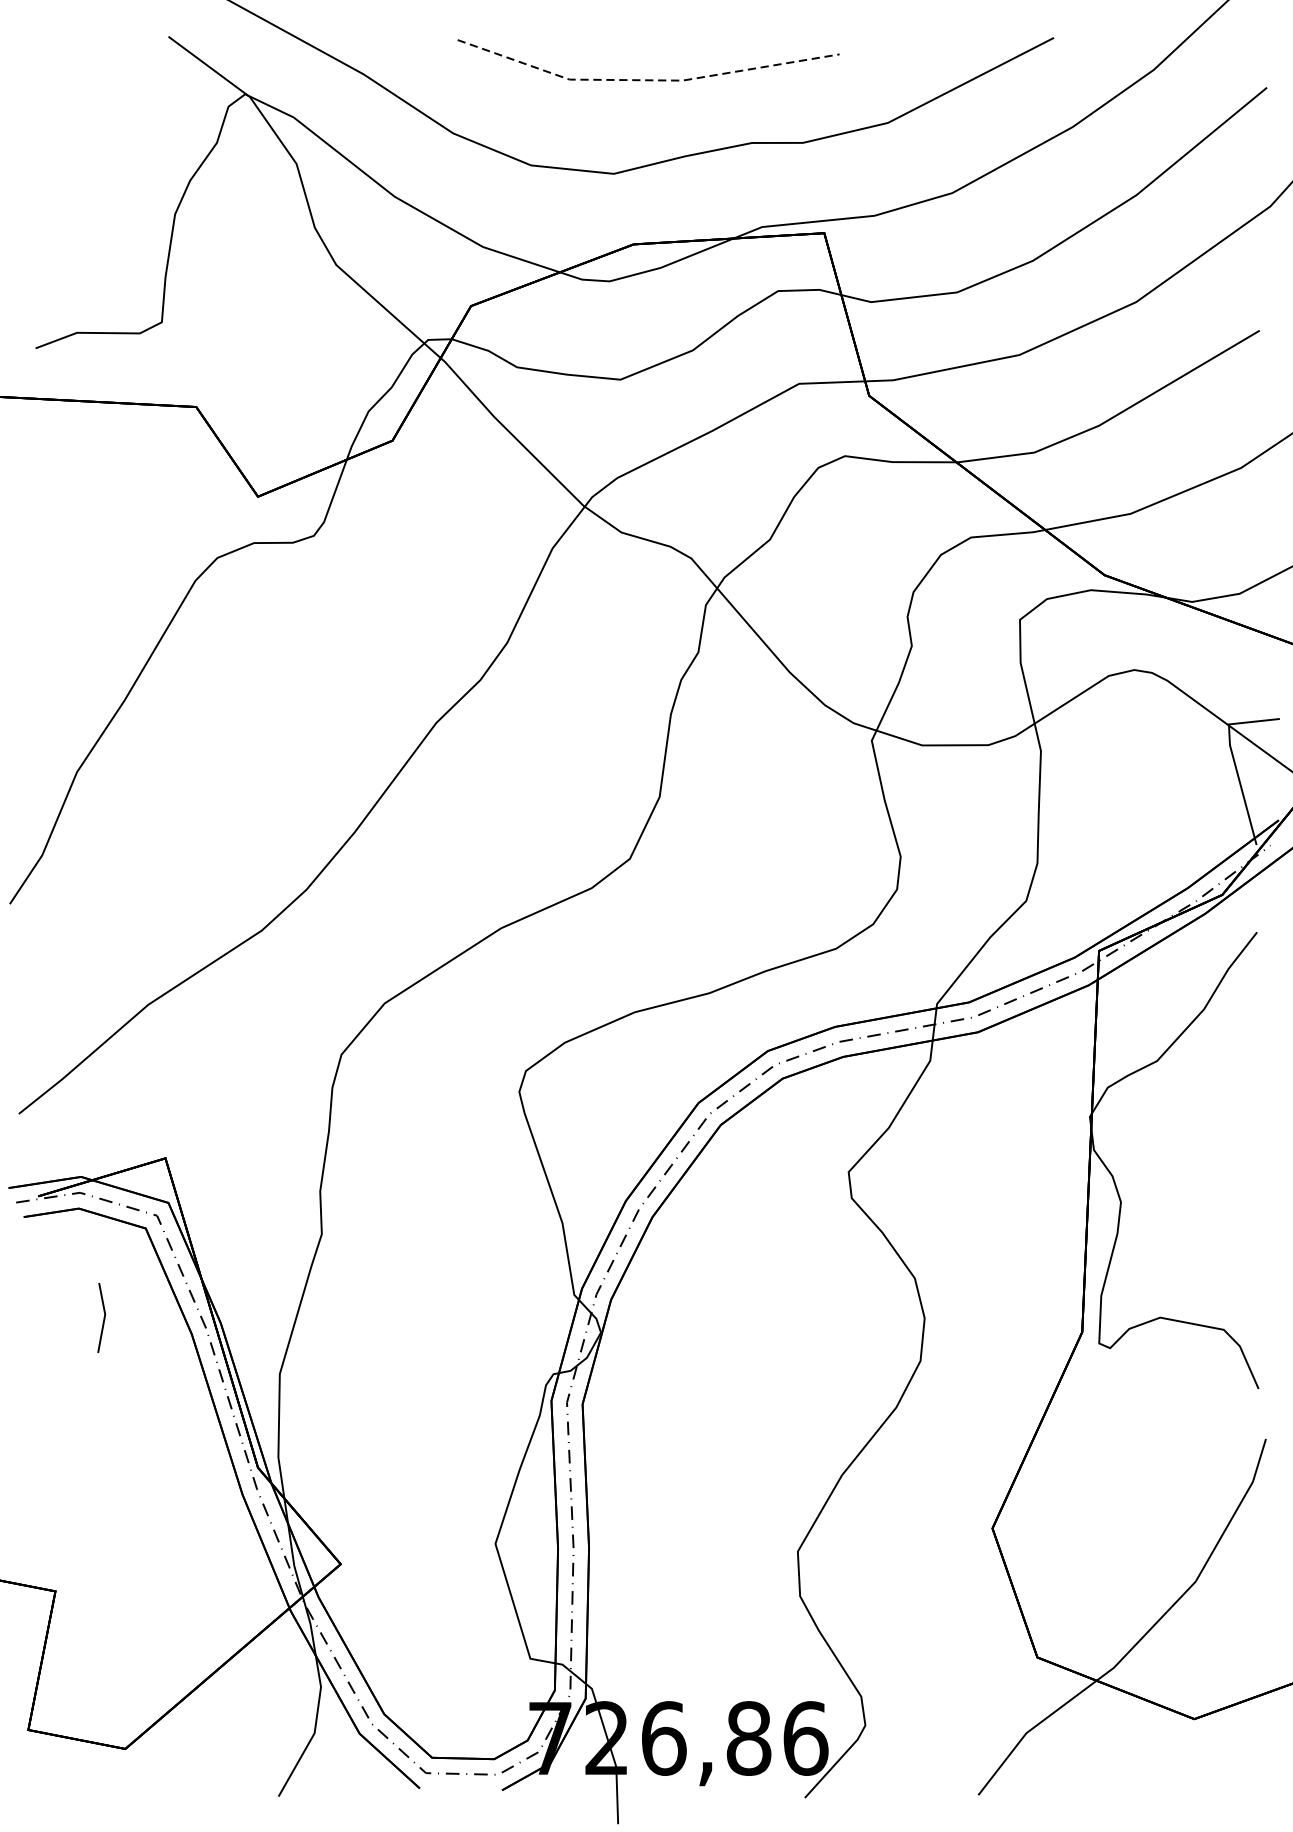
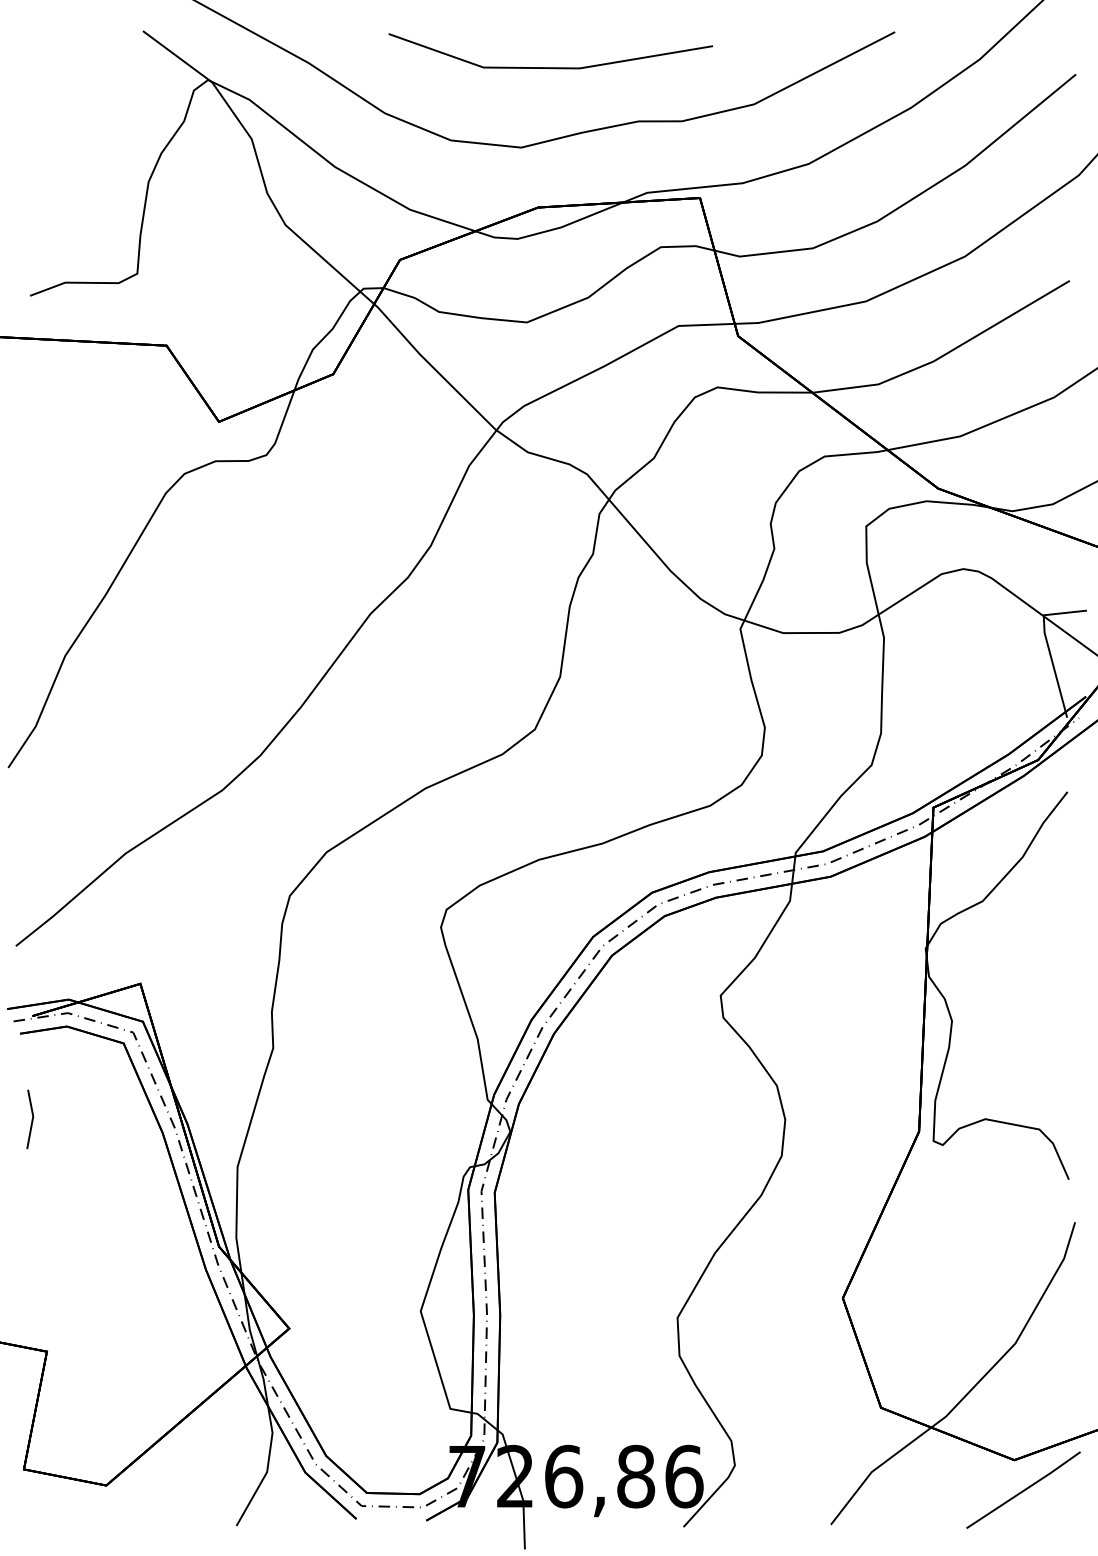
line: (645, 80) -> (548, 68), dashed -> solid
line: (103, 1318) -> (31, 1119), moved
line: (1205, 1753) -> (1023, 1489), added

